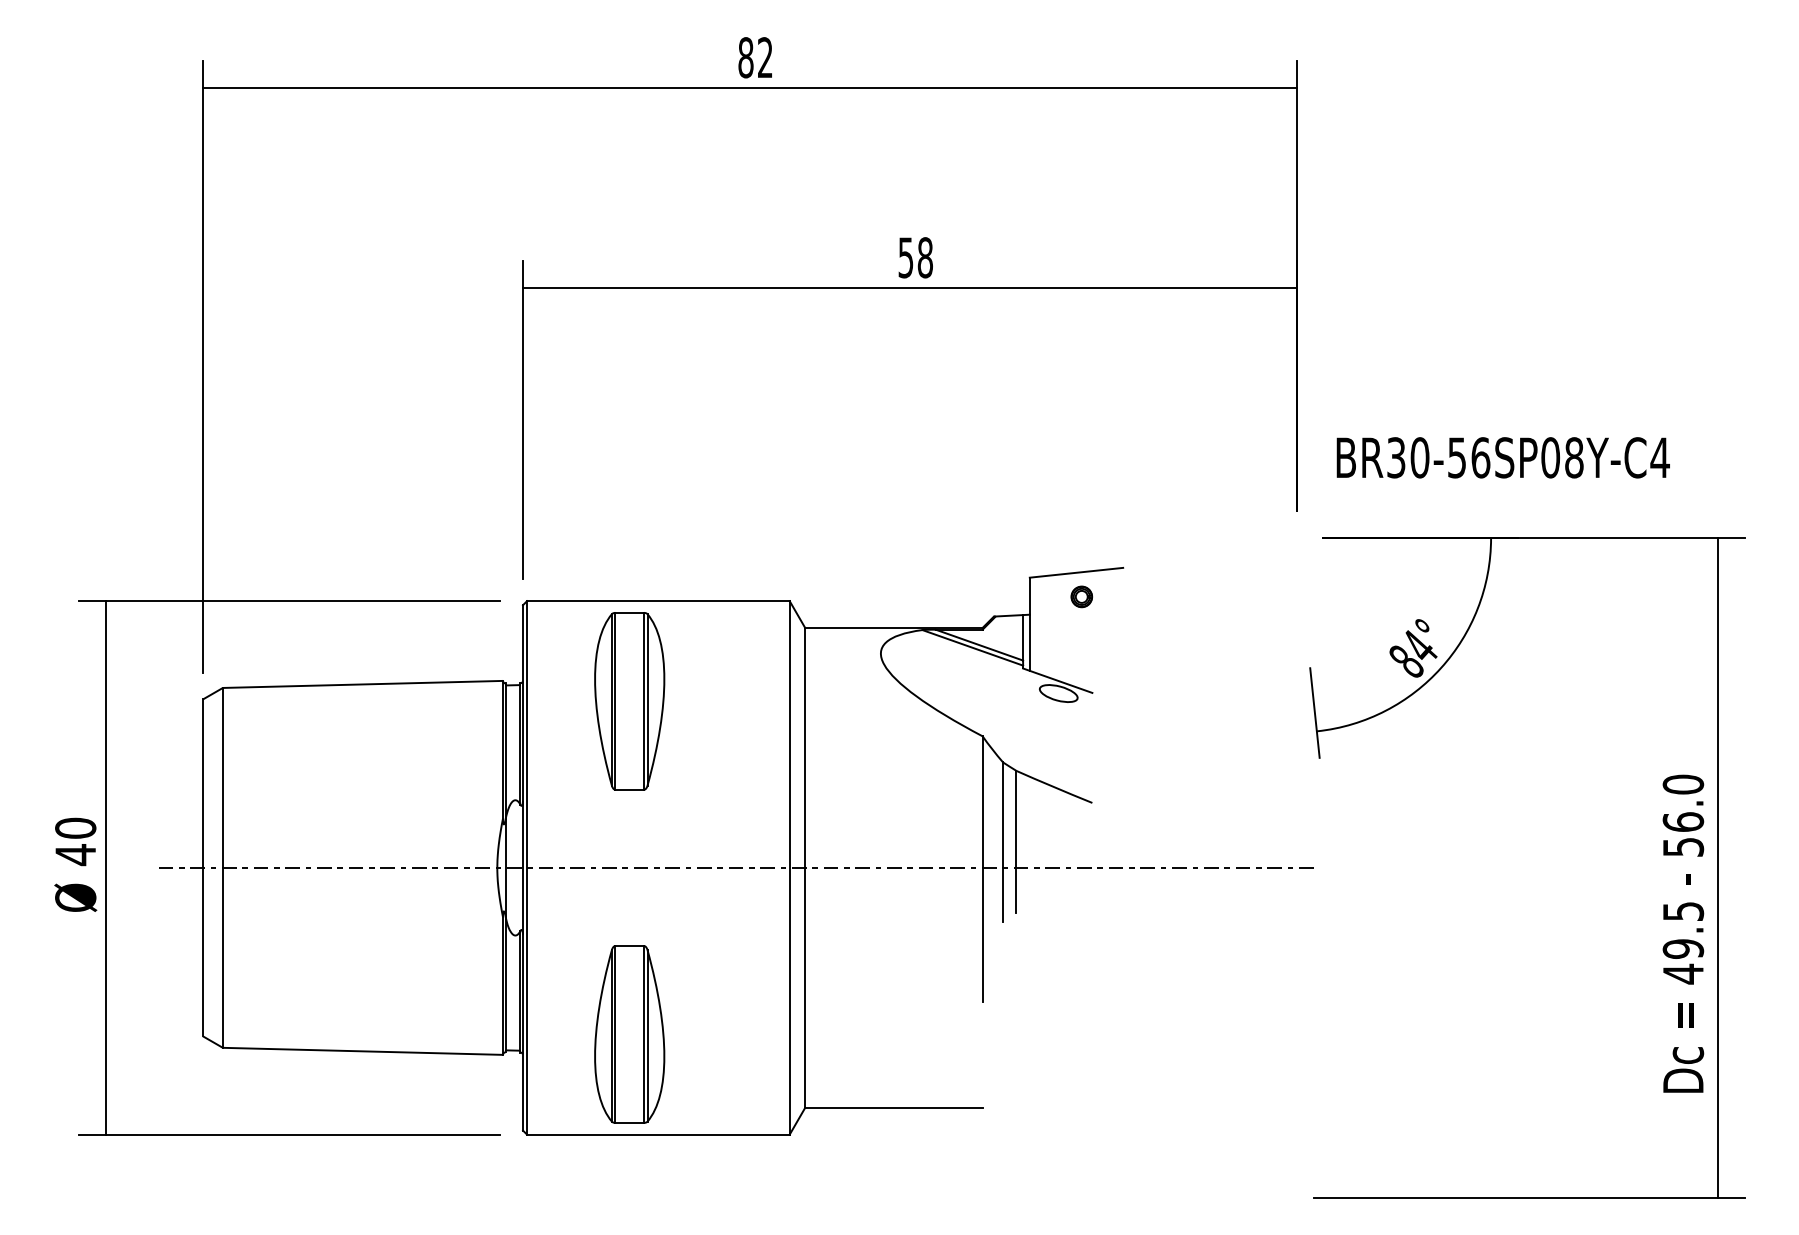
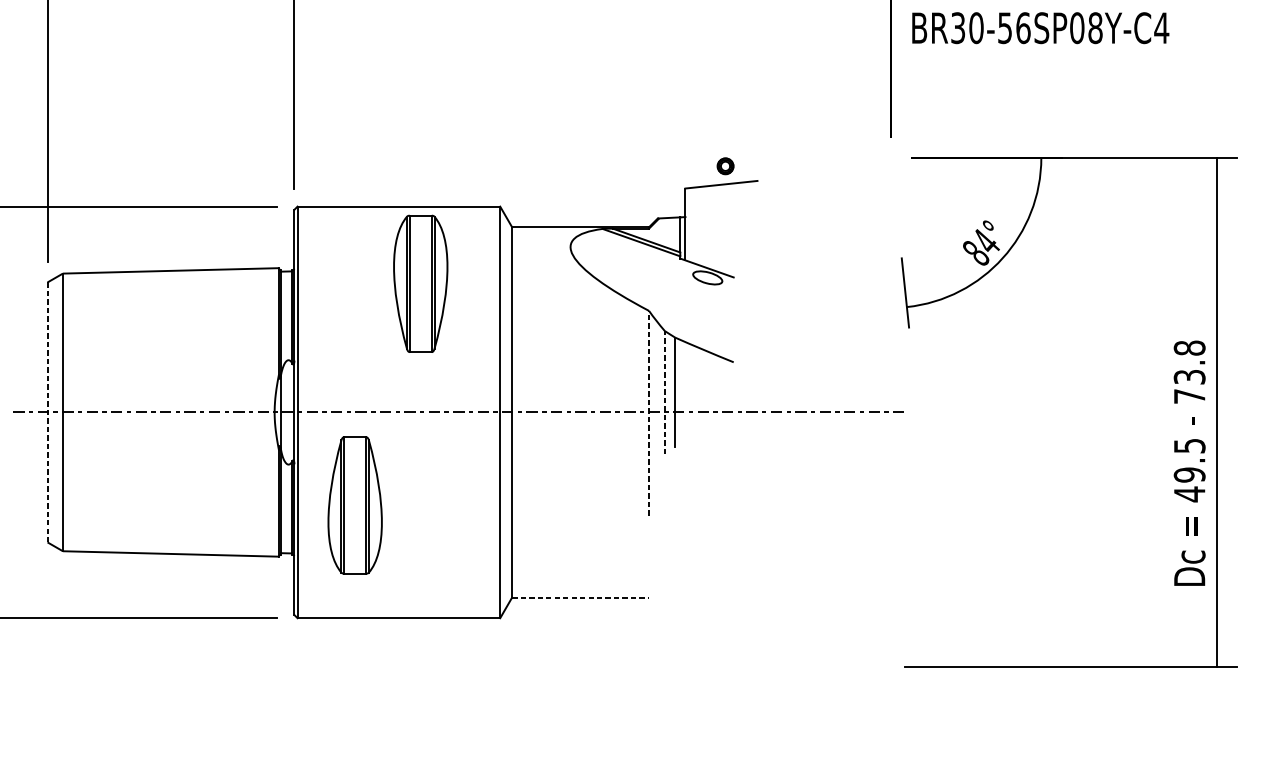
text: (1502, 457) -> (1040, 27), moved
part: (1081, 596) -> (725, 166), moved
part: (629, 701) -> (420, 284), moved
text: (1683, 815) -> (1189, 371), 56.0 -> 73.8
line: (1003, 842) -> (665, 392), solid -> dashed
line: (202, 868) -> (47, 412), solid -> dashed
line: (982, 869) -> (648, 413), solid -> dashed
part: (629, 1034) -> (355, 505), moved
line: (893, 1107) -> (580, 597), solid -> dashed

